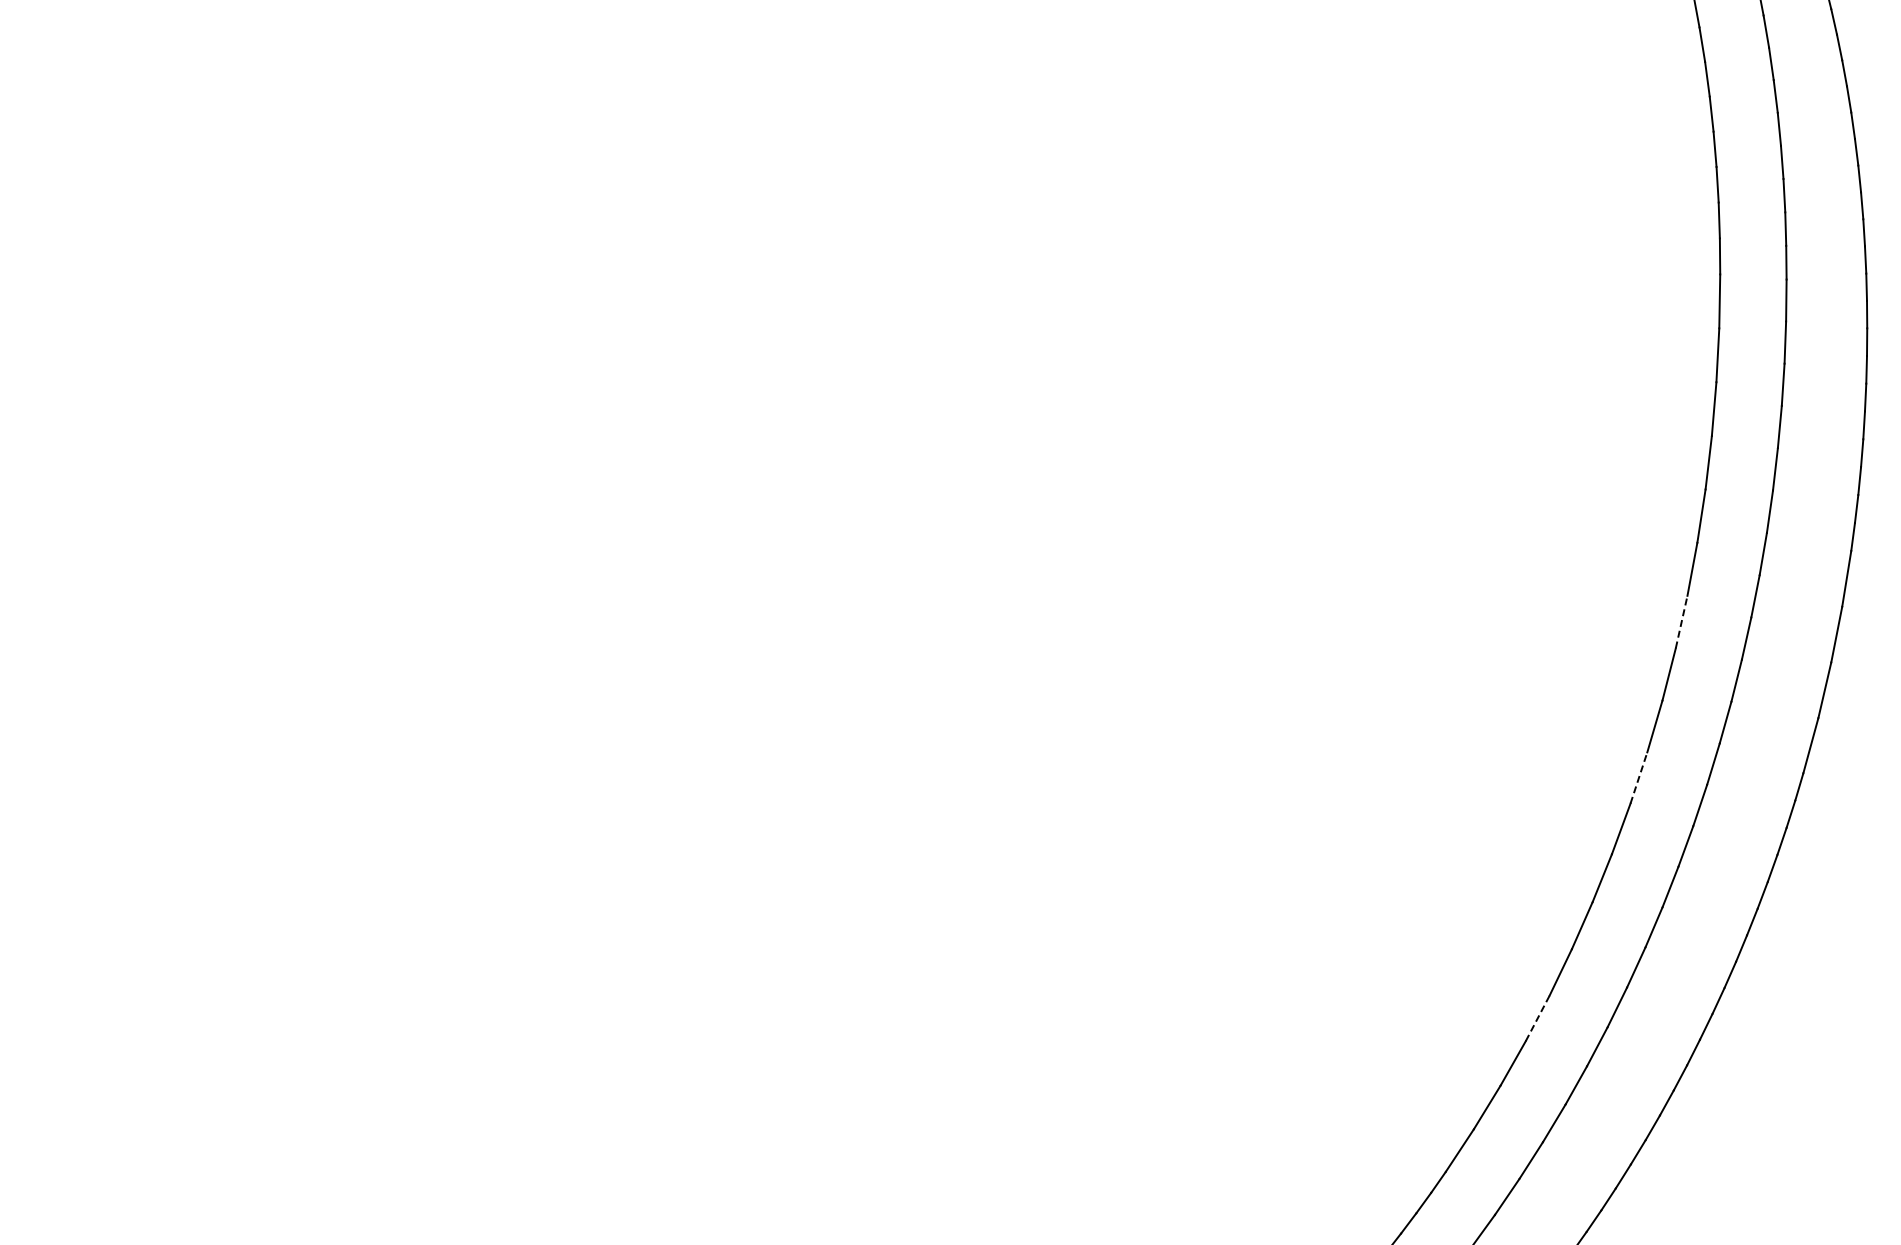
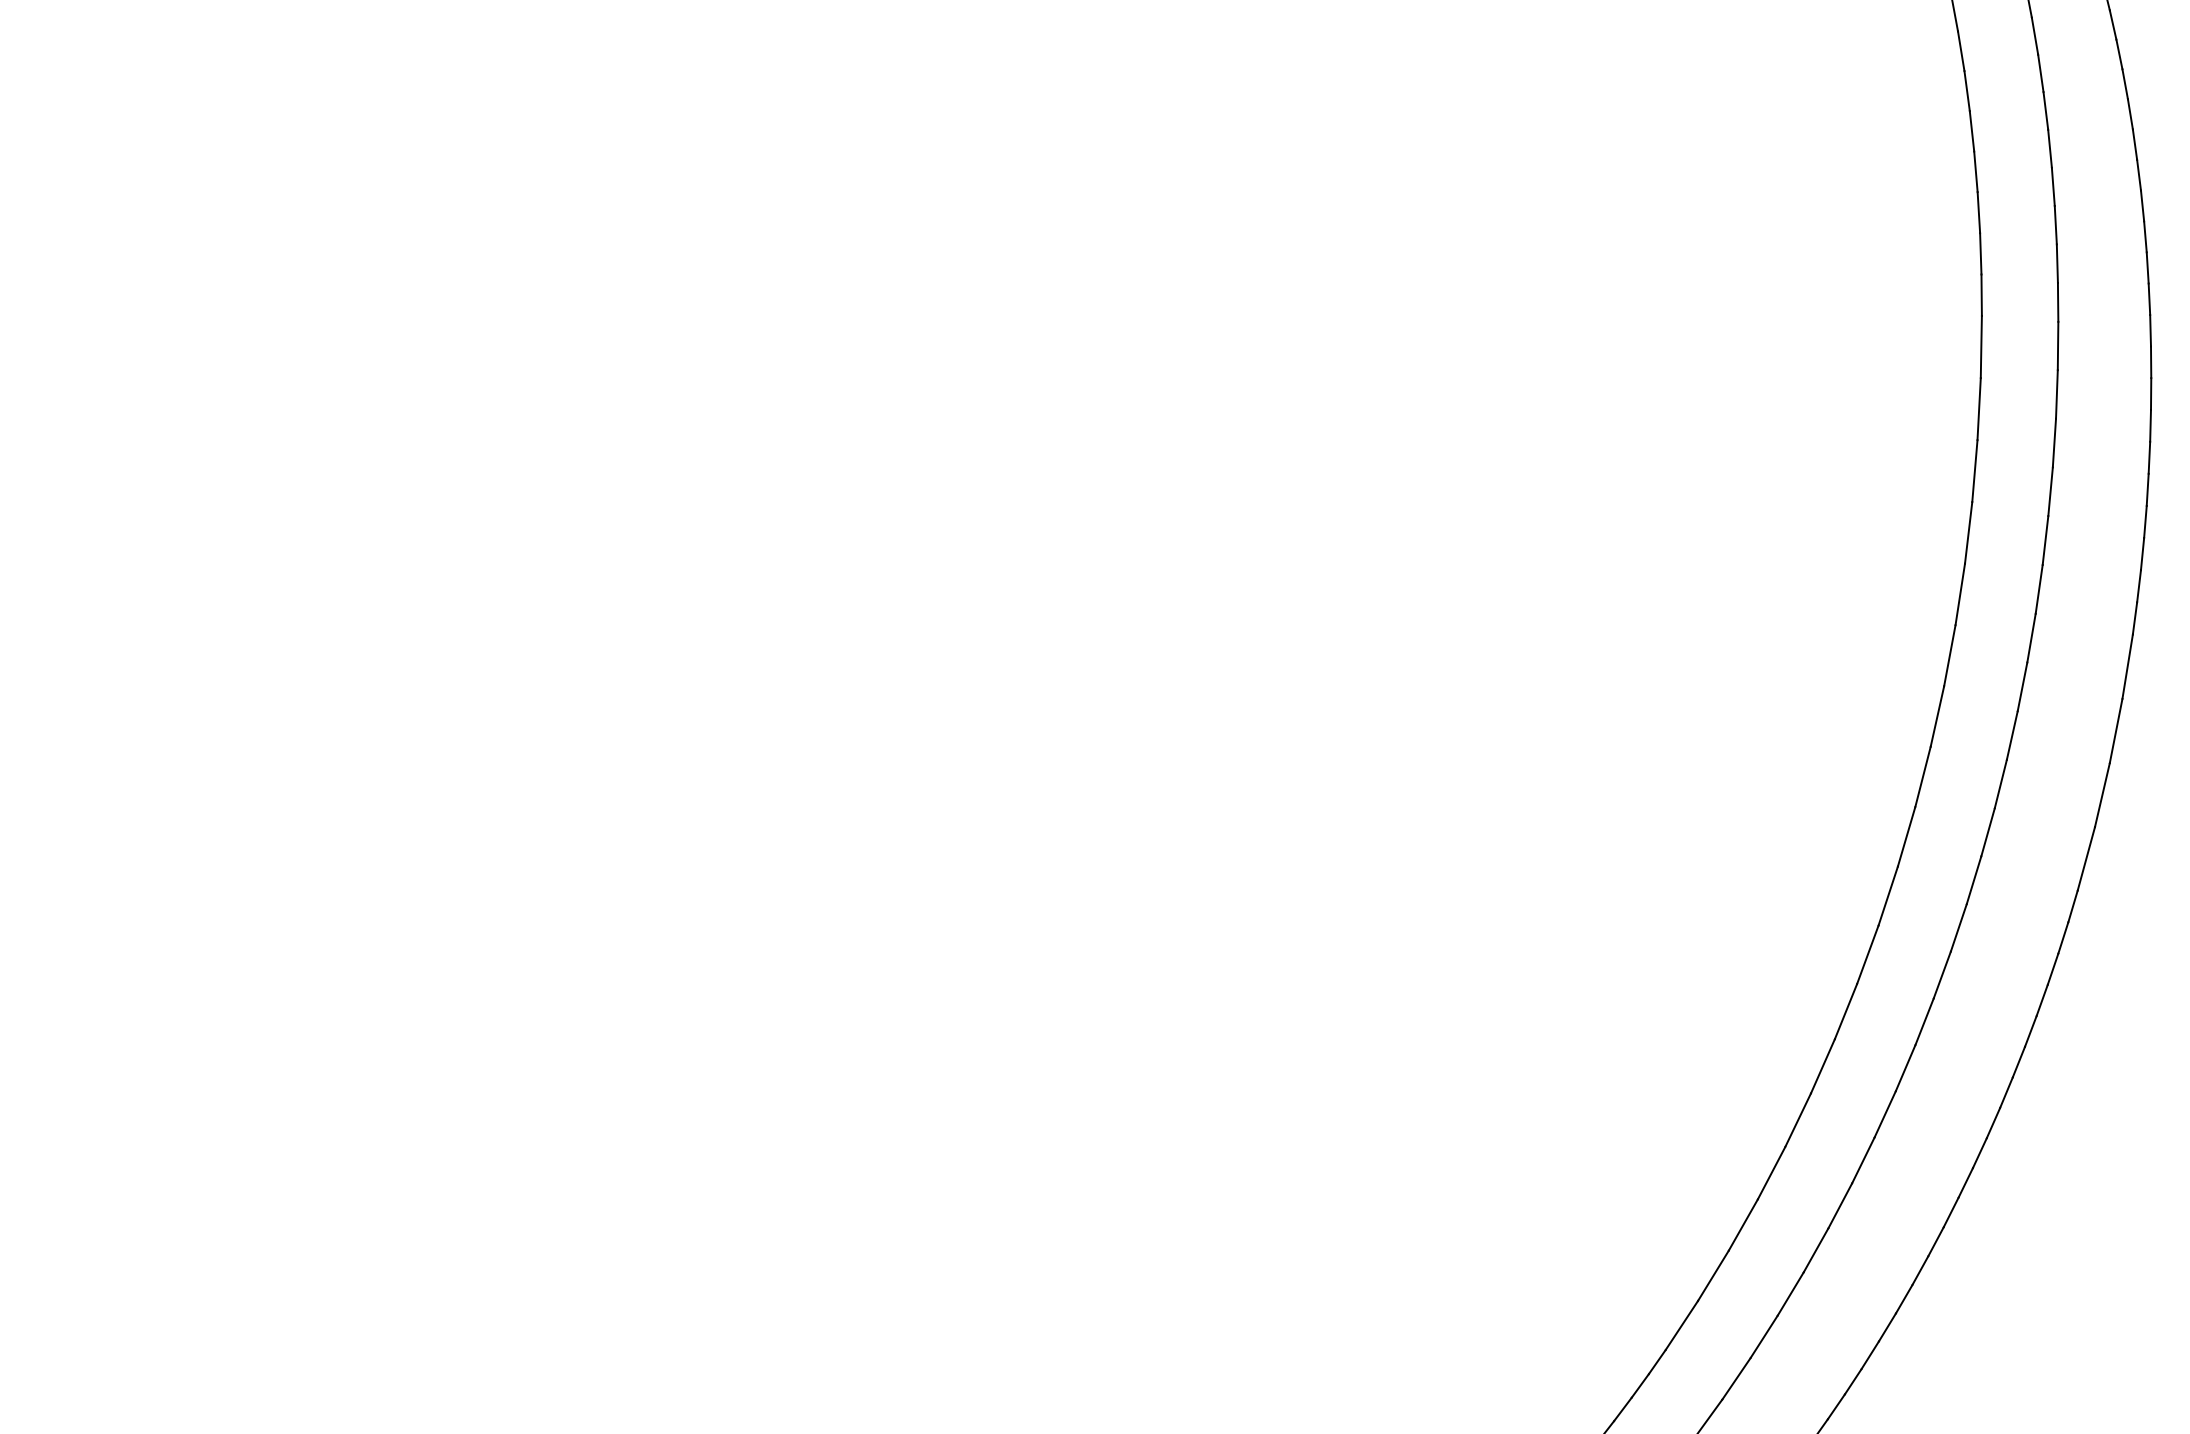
line: (1681, 622) -> (1937, 717), dashed -> solid
line: (1638, 777) -> (1887, 895), dashed -> solid
line: (1537, 1018) -> (1771, 1173), dashed -> solid

